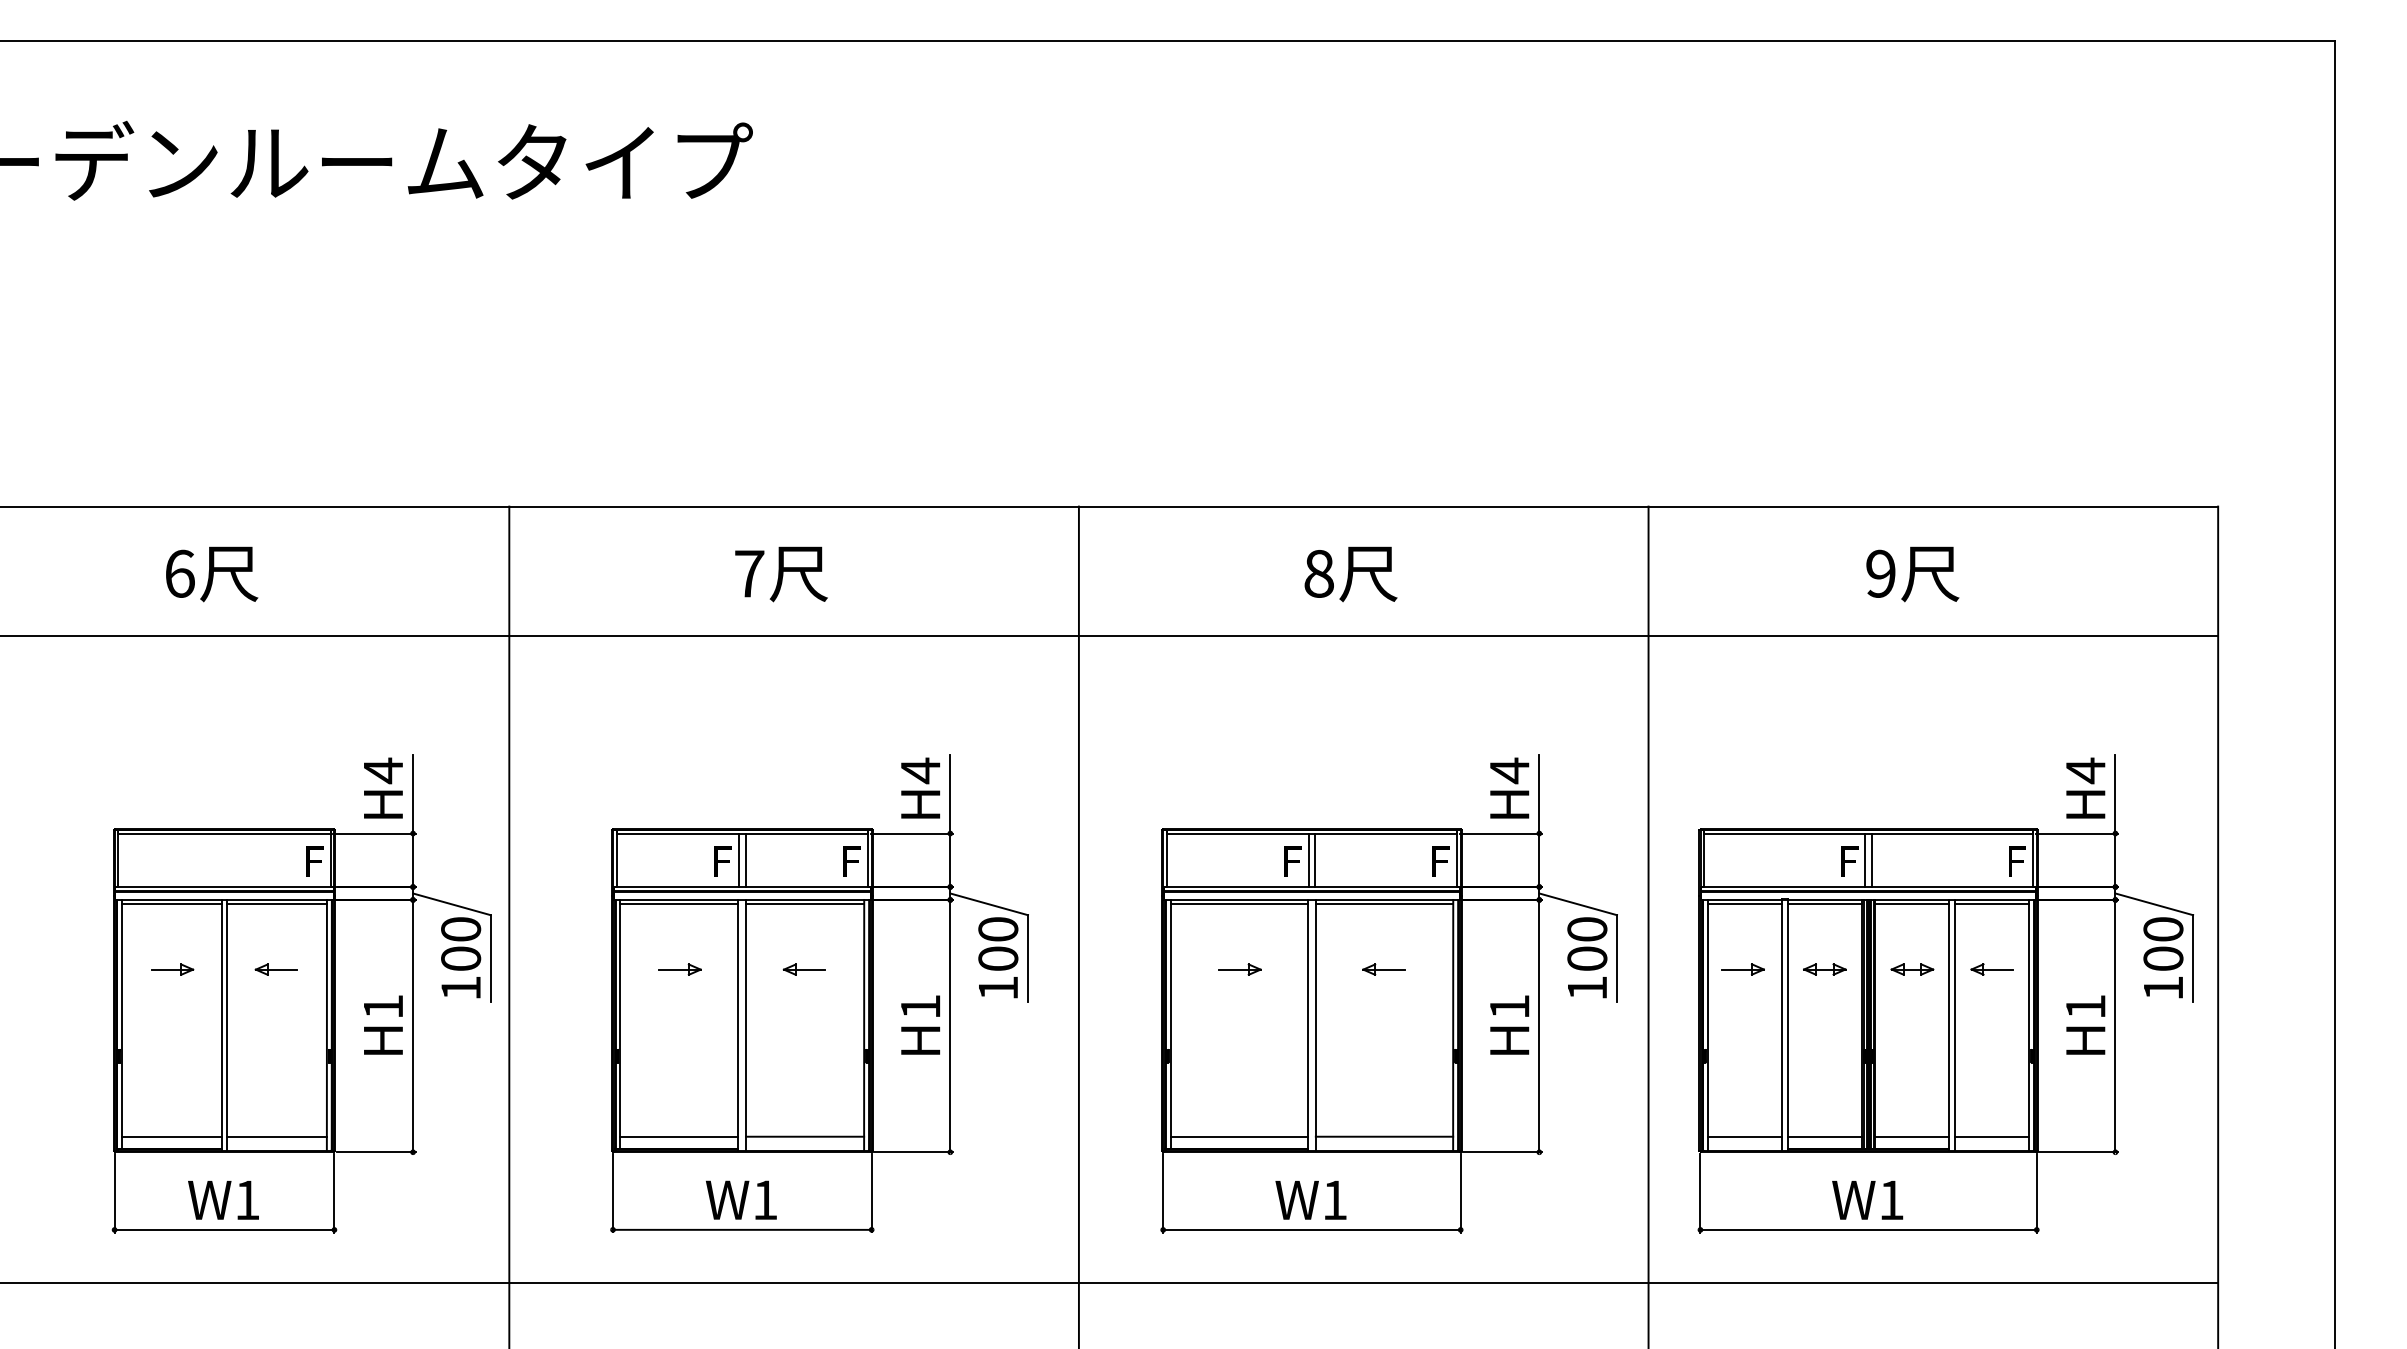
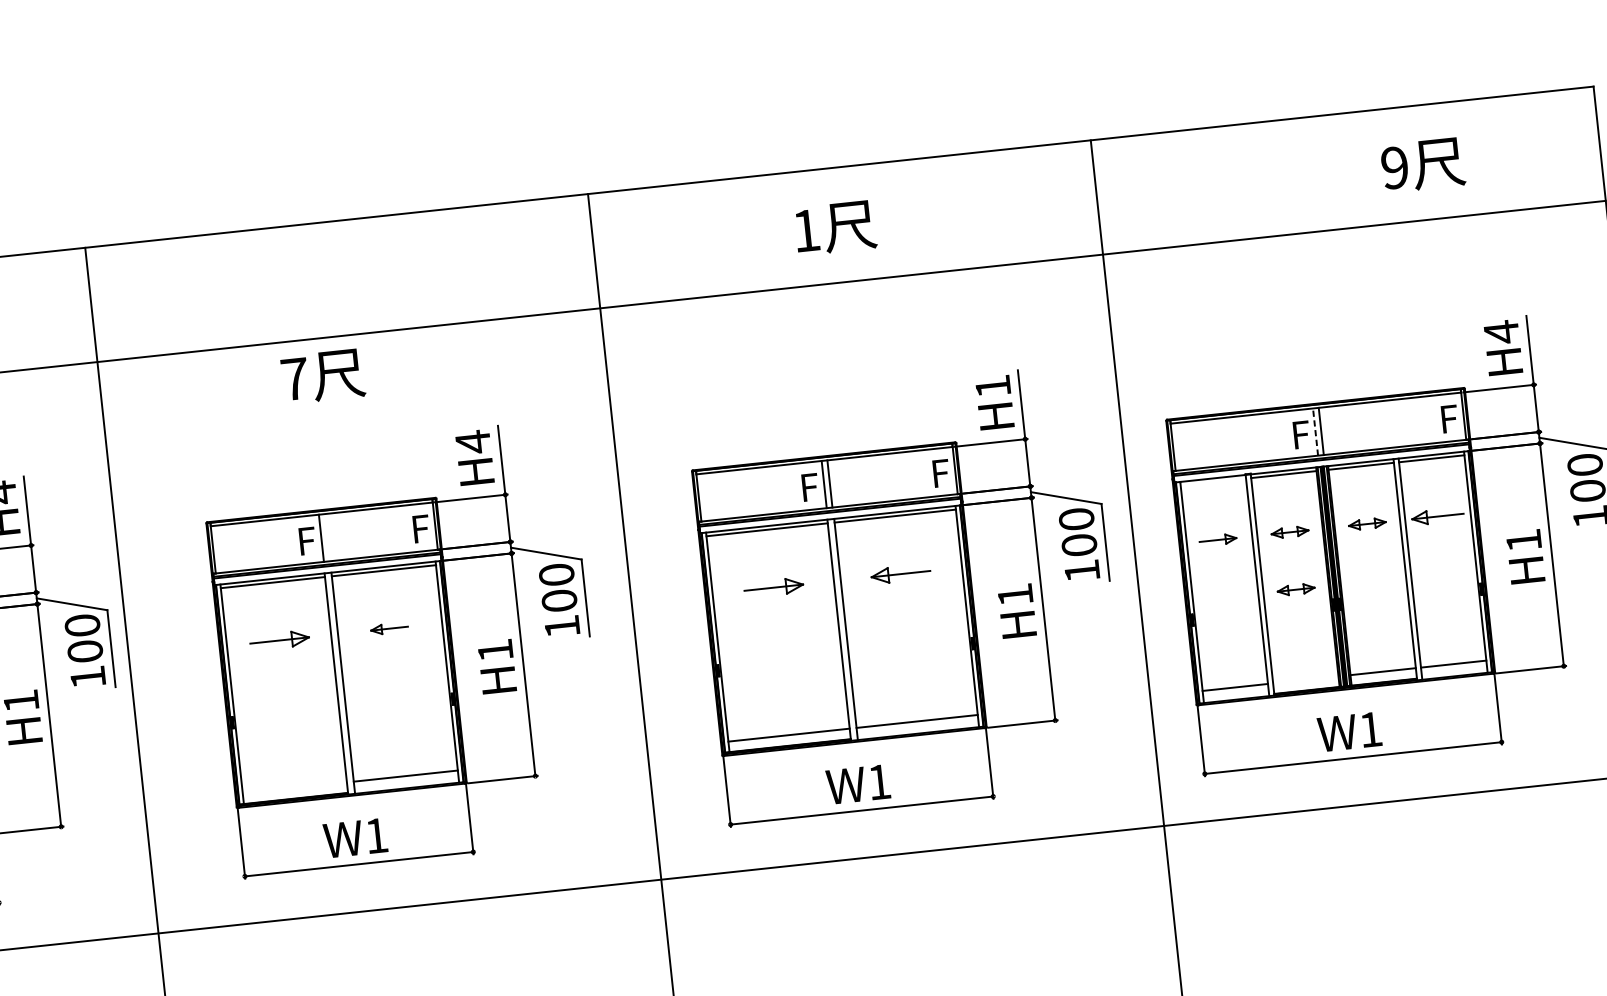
text: (1318, 573) -> (805, 230), 8 -> 1
text: (781, 574) -> (323, 376), moved
text: (1912, 574) -> (1422, 165), moved
text: (1509, 770) -> (992, 386), H4 -> H1
line: (745, 860) -> (327, 537), removed
line: (1865, 860) -> (1315, 432), solid -> dashed
line: (1744, 904) -> (1213, 482), removed
part: (679, 969) -> (279, 640), size x1.6
part: (1239, 969) -> (773, 587), size x1.6
part: (1383, 969) -> (900, 573), size x1.6
part: (1991, 969) -> (1437, 516), size x1.4
part: (1824, 1034) -> (1295, 589), added
line: (679, 1136) -> (294, 787), removed
line: (1824, 1136) -> (1305, 679), removed

